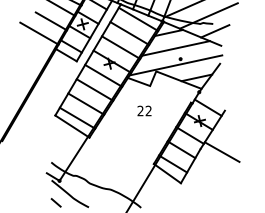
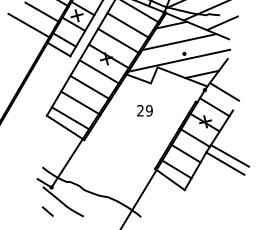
line: (216, 93) -> (223, 91), added
text: (148, 110) -> (149, 110), 22 -> 29
line: (217, 158) -> (224, 162), added

